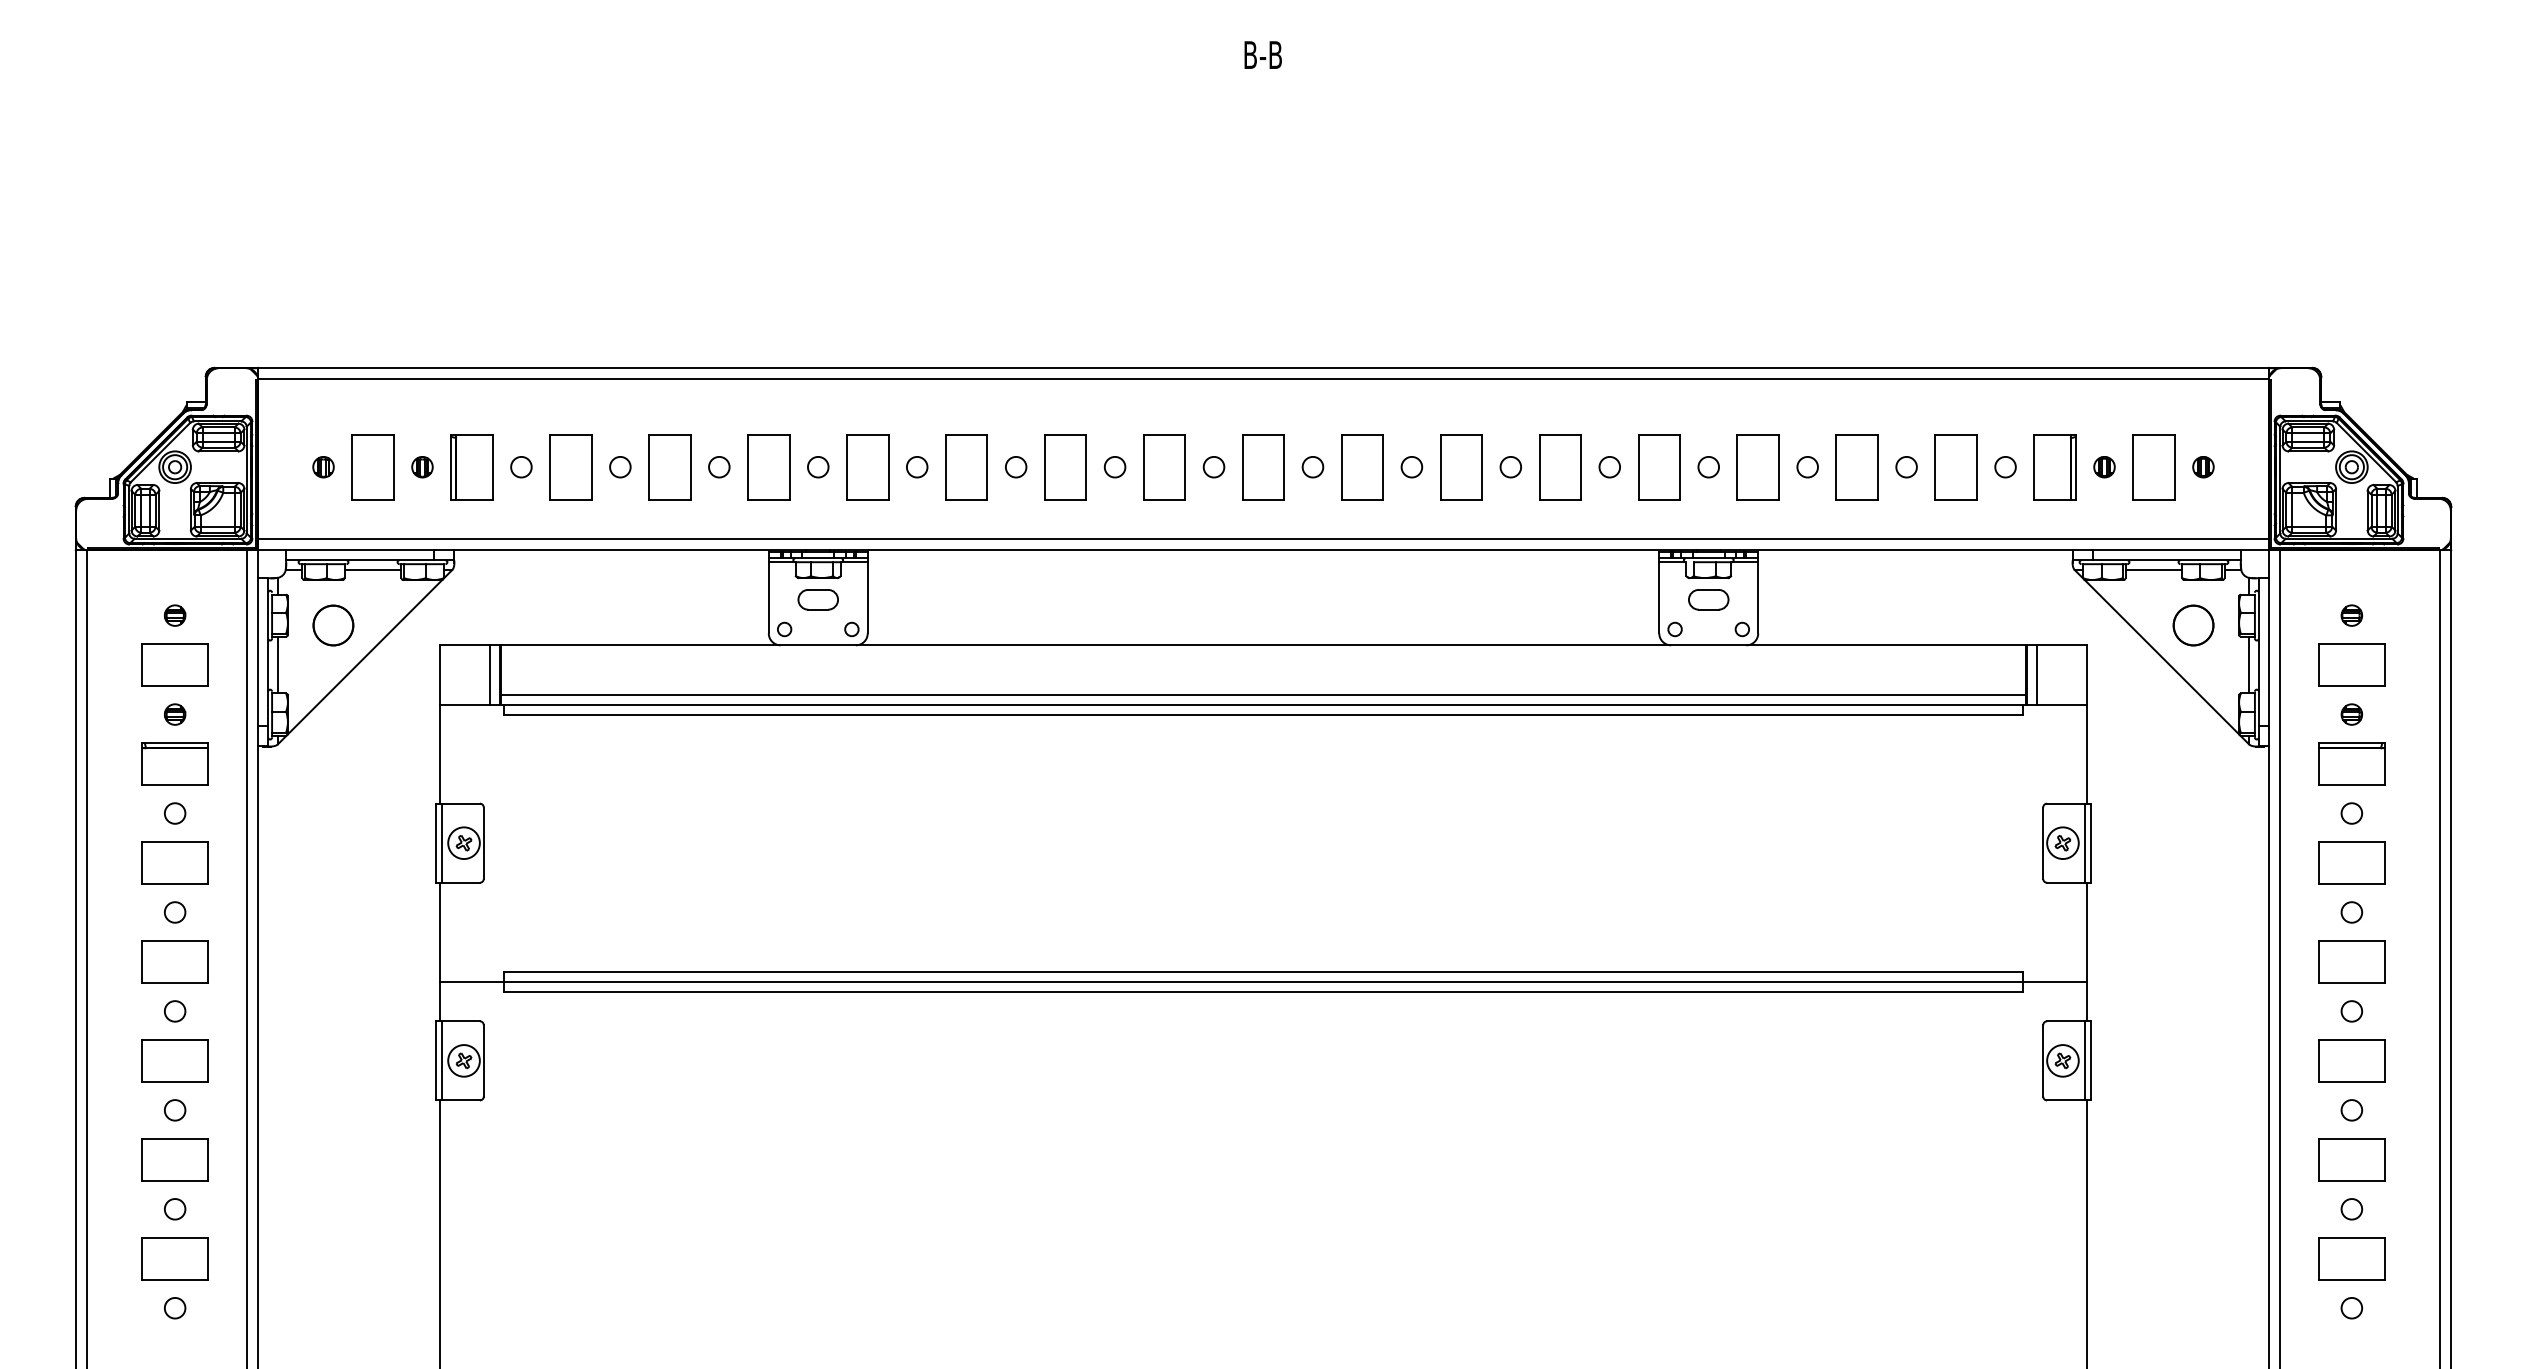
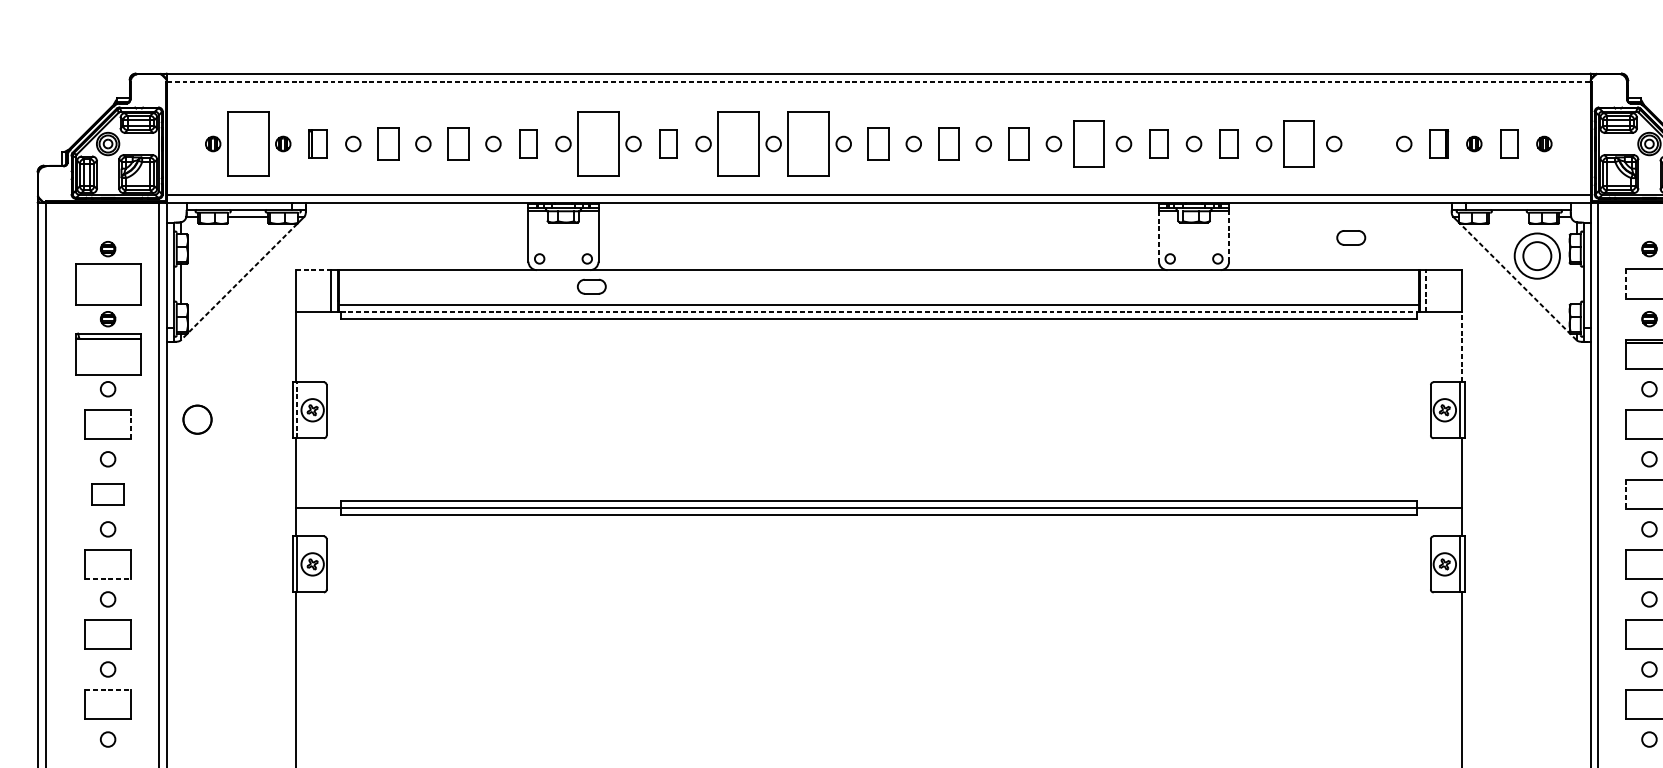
line: (1264, 379) -> (879, 81), solid -> dashed
part: (372, 467) -> (247, 144), size x1.4
part: (471, 467) -> (317, 144), size x0.6
part: (570, 467) -> (388, 144), size x0.7
part: (669, 467) -> (458, 144), size x0.7
part: (768, 467) -> (528, 144), size x0.6
part: (867, 467) -> (598, 144), size x1.4
part: (966, 467) -> (668, 144), size x0.6
part: (1065, 467) -> (738, 144), size x1.4
part: (1164, 467) -> (808, 144), size x1.4
part: (1263, 467) -> (878, 144), size x0.7
part: (1362, 467) -> (948, 144), size x0.7
part: (1461, 467) -> (1018, 144), size x0.7
part: (1659, 467) -> (1159, 144), size x0.6
part: (1757, 467) -> (1228, 144), size x0.6
part: (1955, 467) -> (1368, 144), removed
part: (2054, 467) -> (1438, 144), size x0.6
part: (2153, 467) -> (1508, 144), size x0.6
line: (2153, 570) -> (1508, 217), removed
line: (1659, 597) -> (1159, 236), solid -> dashed
line: (1758, 597) -> (1229, 236), solid -> dashed
part: (817, 599) -> (591, 286), moved
part: (1708, 599) -> (1351, 237), moved
part: (333, 625) -> (197, 419), moved
circle: (2193, 625) -> (1537, 256), size x1.6
line: (465, 645) -> (313, 270), solid -> dashed
line: (2166, 661) -> (1518, 281), solid -> dashed
line: (359, 662) -> (238, 282), solid -> dashed
part: (174, 664) -> (107, 283), size x1.4
line: (2248, 664) -> (1576, 283), removed
line: (2319, 665) -> (1626, 284), solid -> dashed
line: (2036, 675) -> (1426, 291), solid -> dashed
line: (1263, 704) -> (878, 312), solid -> dashed
line: (2086, 753) -> (1461, 346), solid -> dashed
part: (174, 763) -> (107, 353), size x1.4
line: (442, 843) -> (297, 410), solid -> dashed
line: (207, 863) -> (131, 424), solid -> dashed
part: (174, 961) -> (107, 494), size x0.7
line: (2319, 961) -> (1626, 494), solid -> dashed
line: (175, 1081) -> (108, 579), solid -> dashed
line: (175, 1237) -> (108, 689), solid -> dashed

